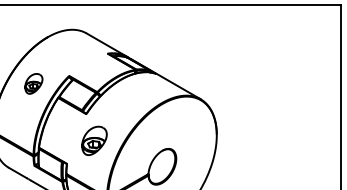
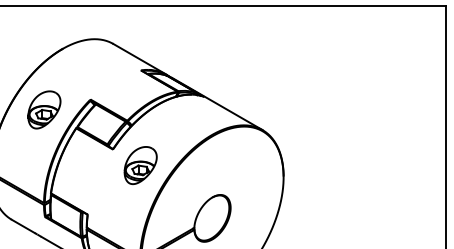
part: (33, 83) -> (44, 109), size x1.43
part: (94, 140) -> (140, 165), moved

